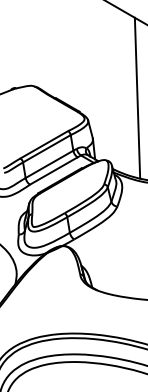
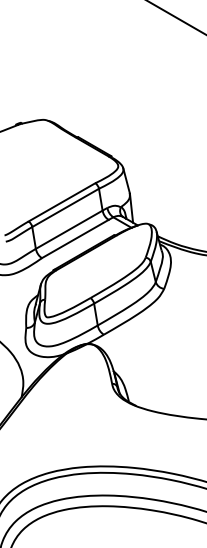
line: (137, 97) -> (192, 136), removed

